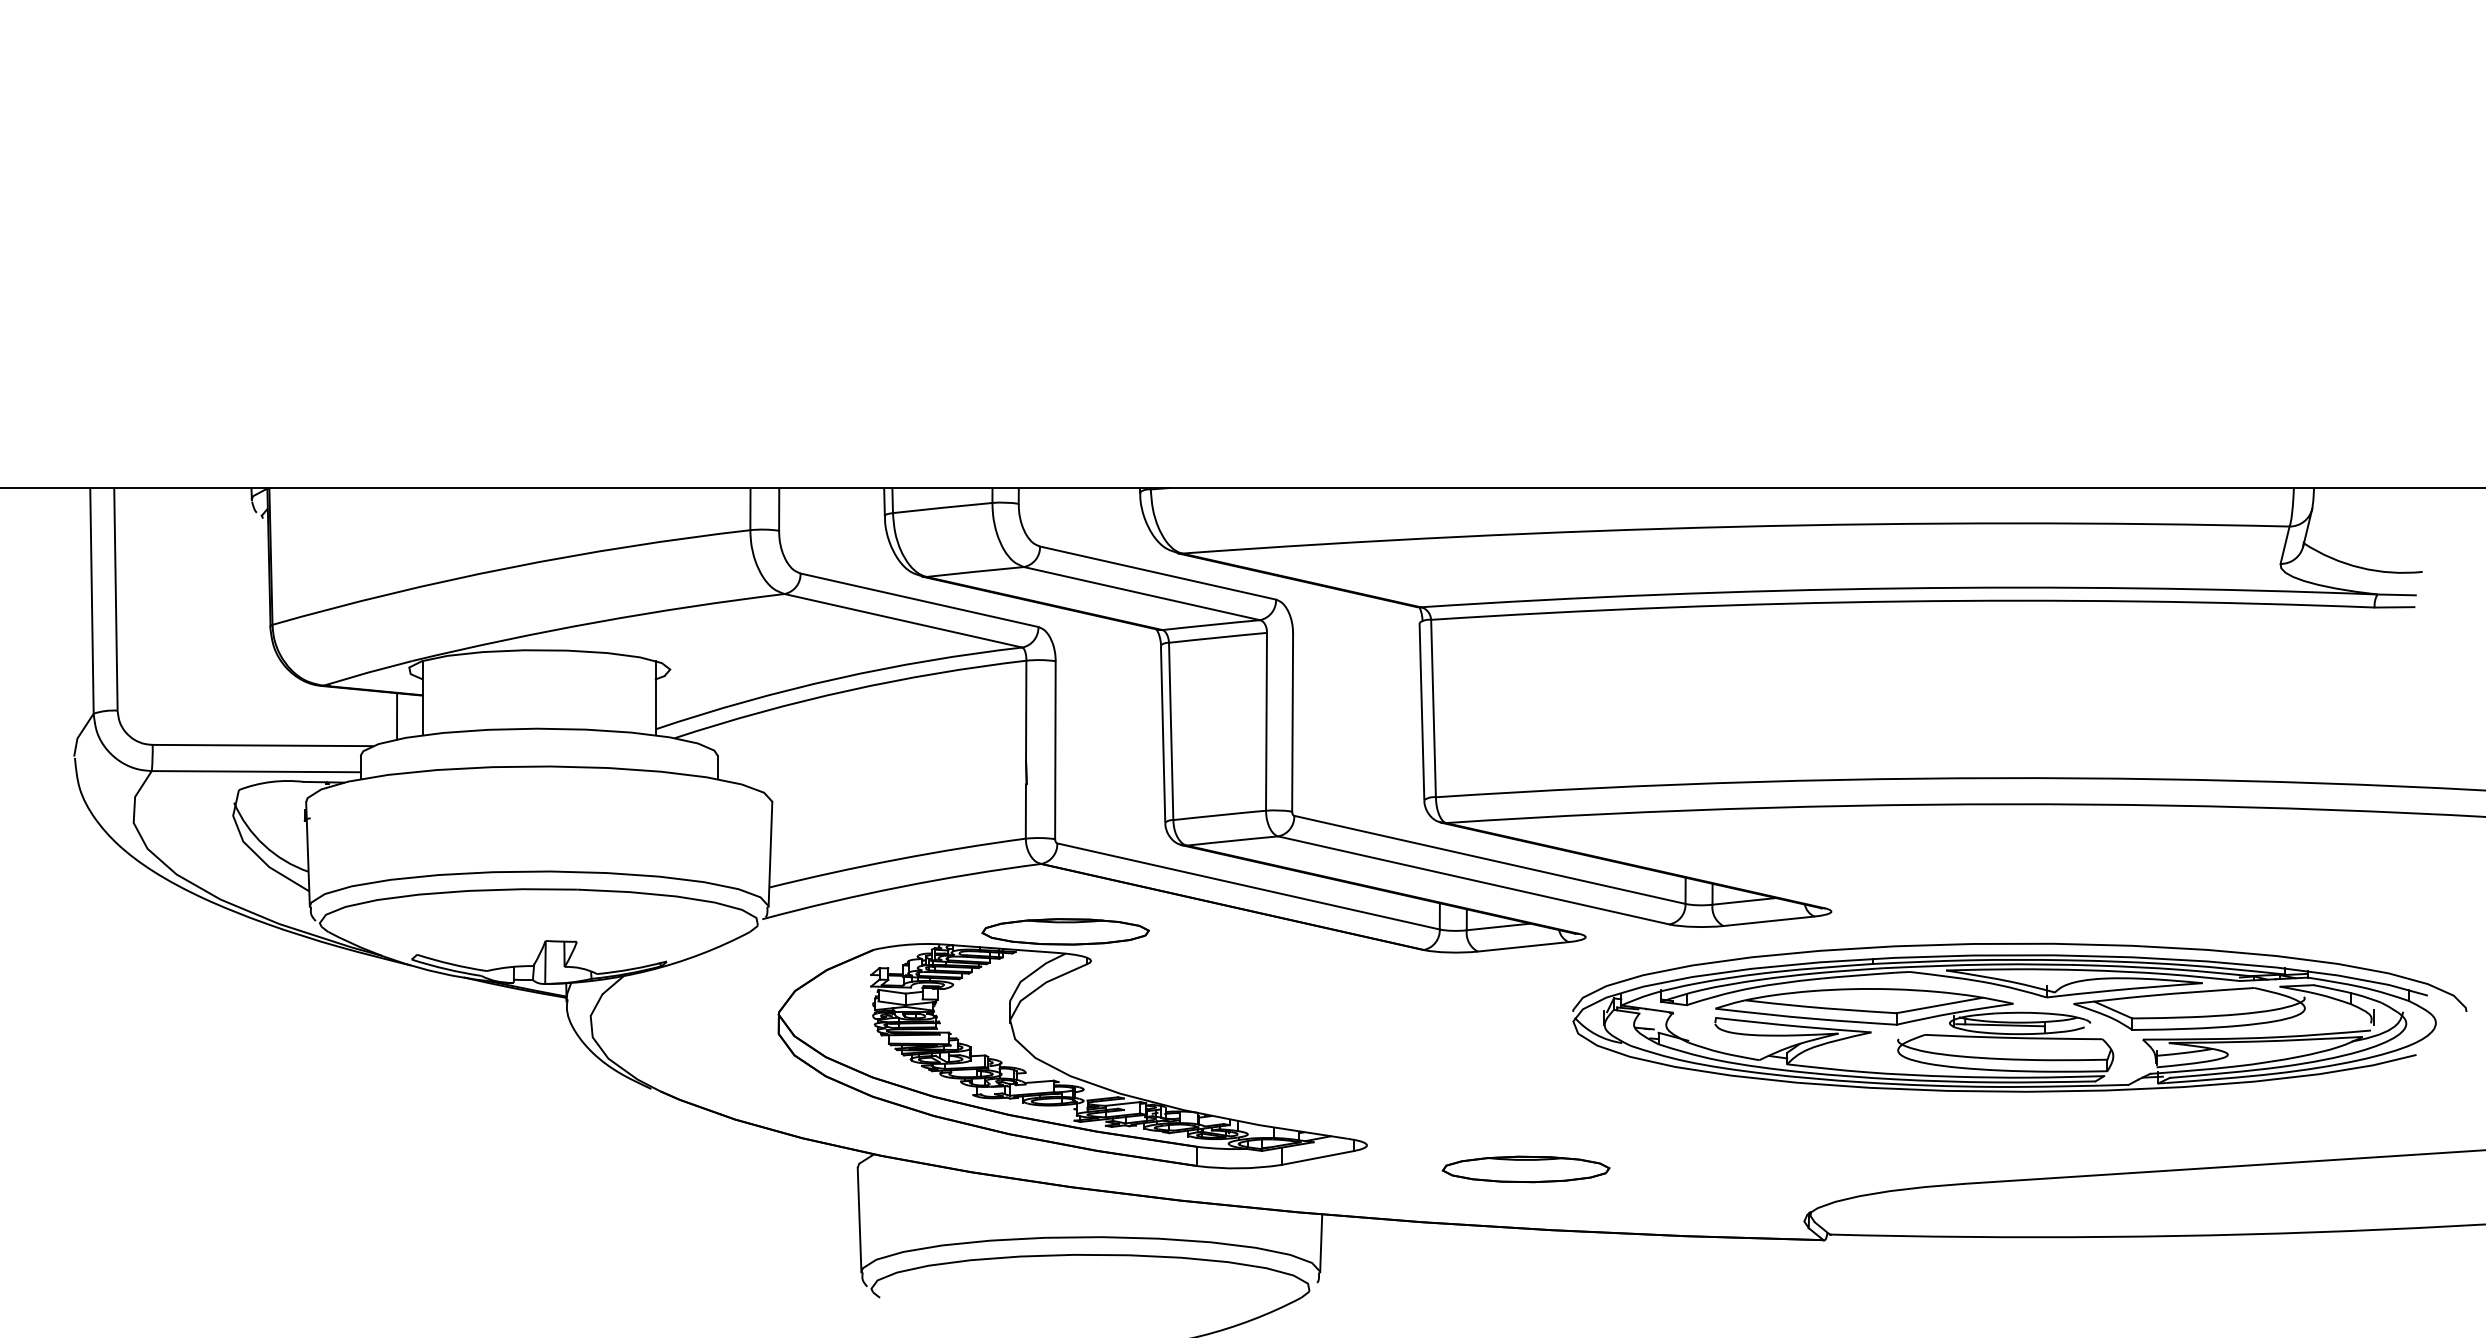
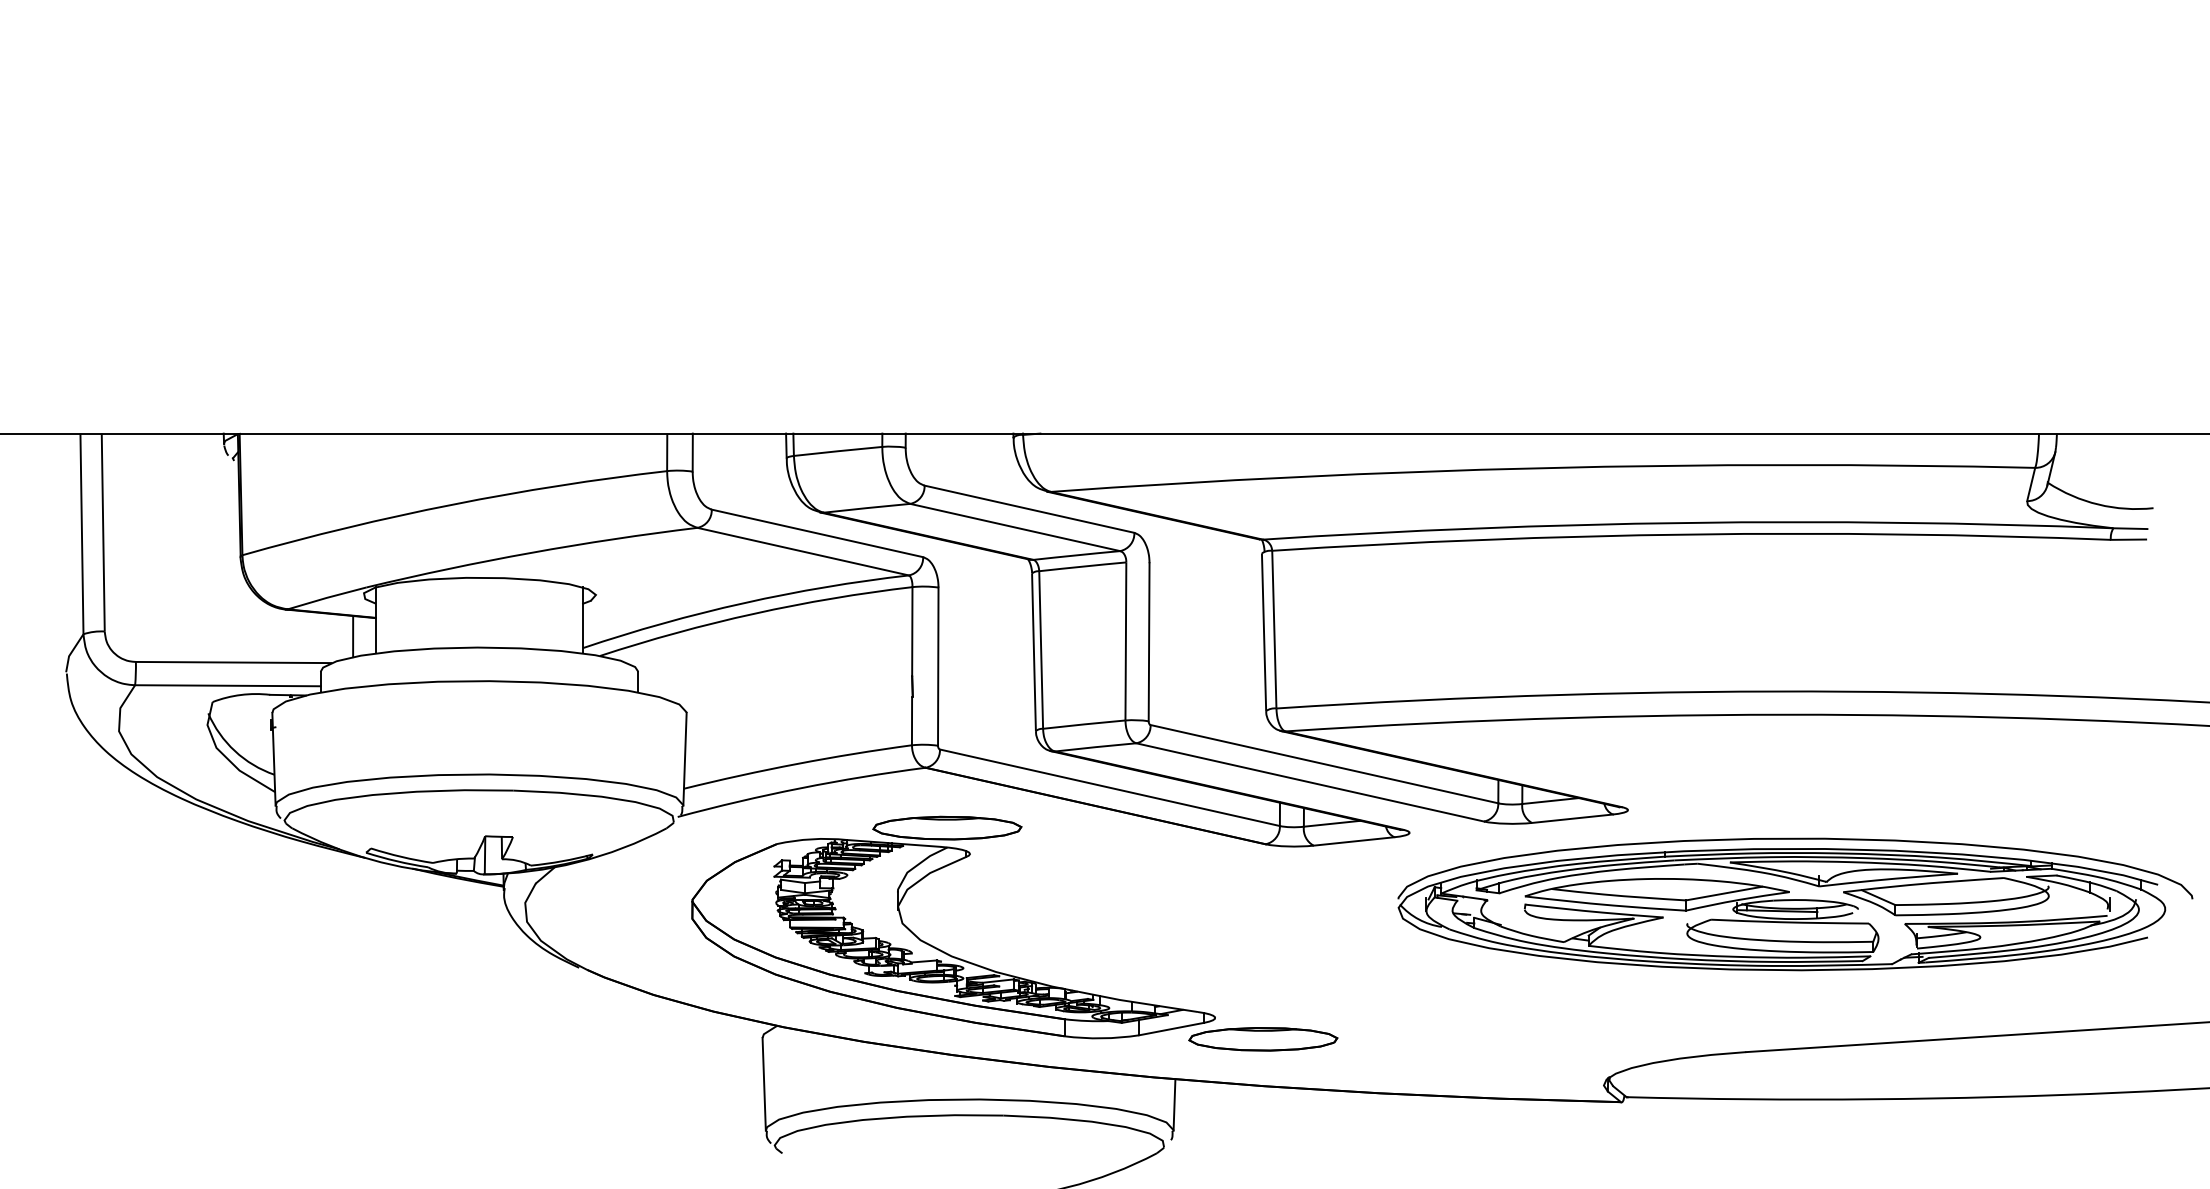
part: (1525, 1169) -> (1262, 1039), moved

